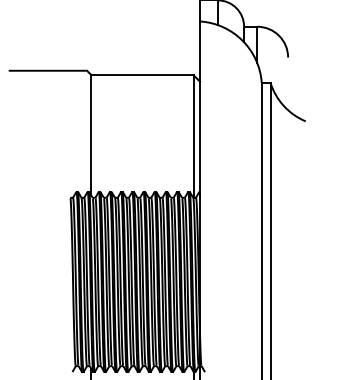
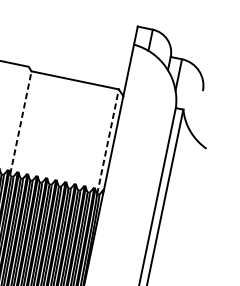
line: (91, 134) -> (21, 122), solid -> dashed
line: (193, 135) -> (108, 140), solid -> dashed

